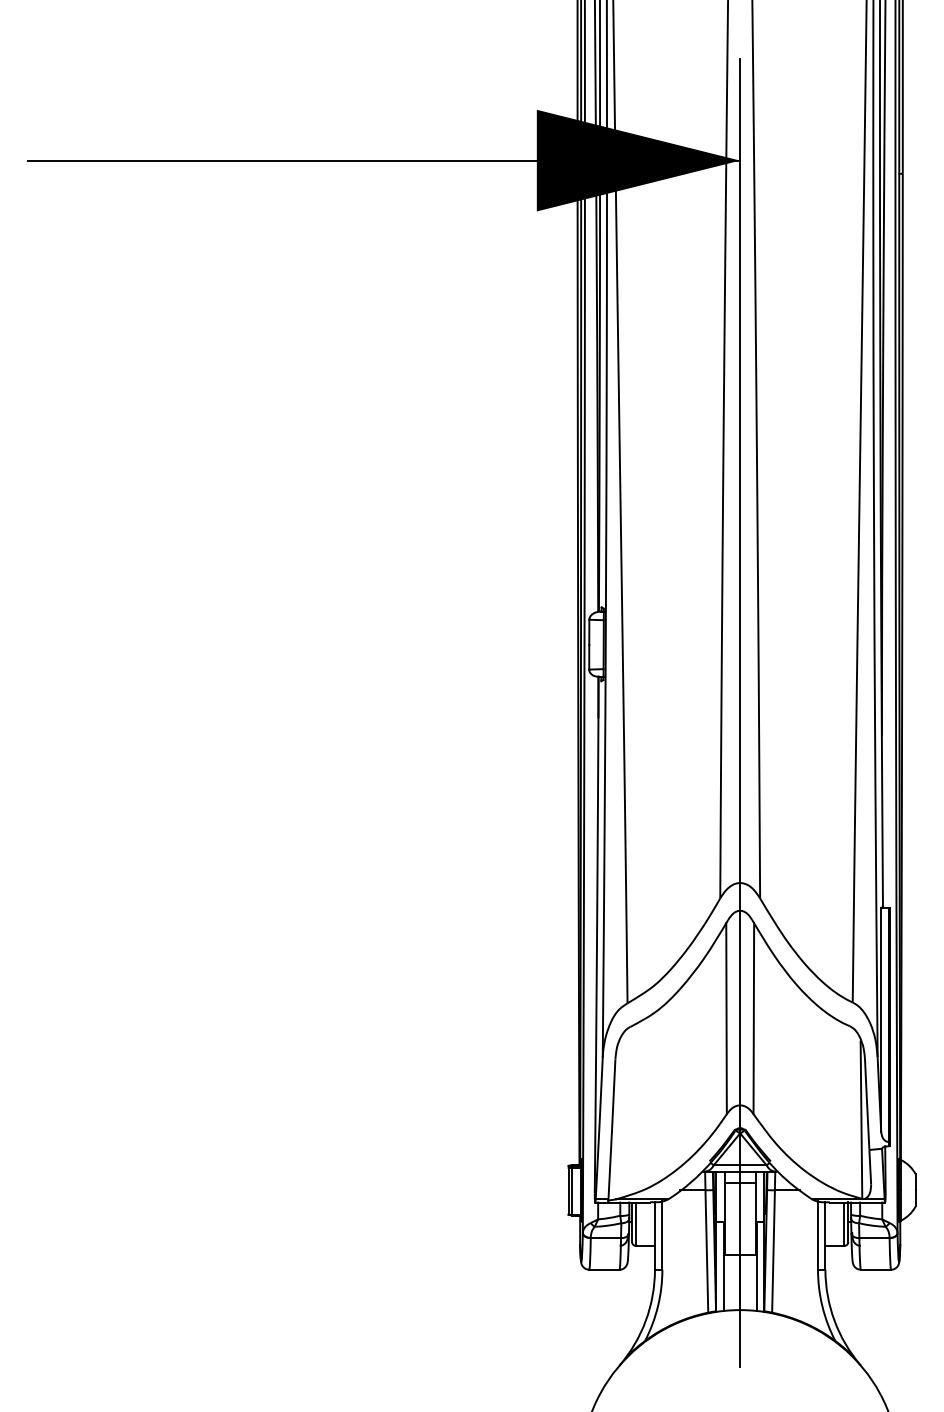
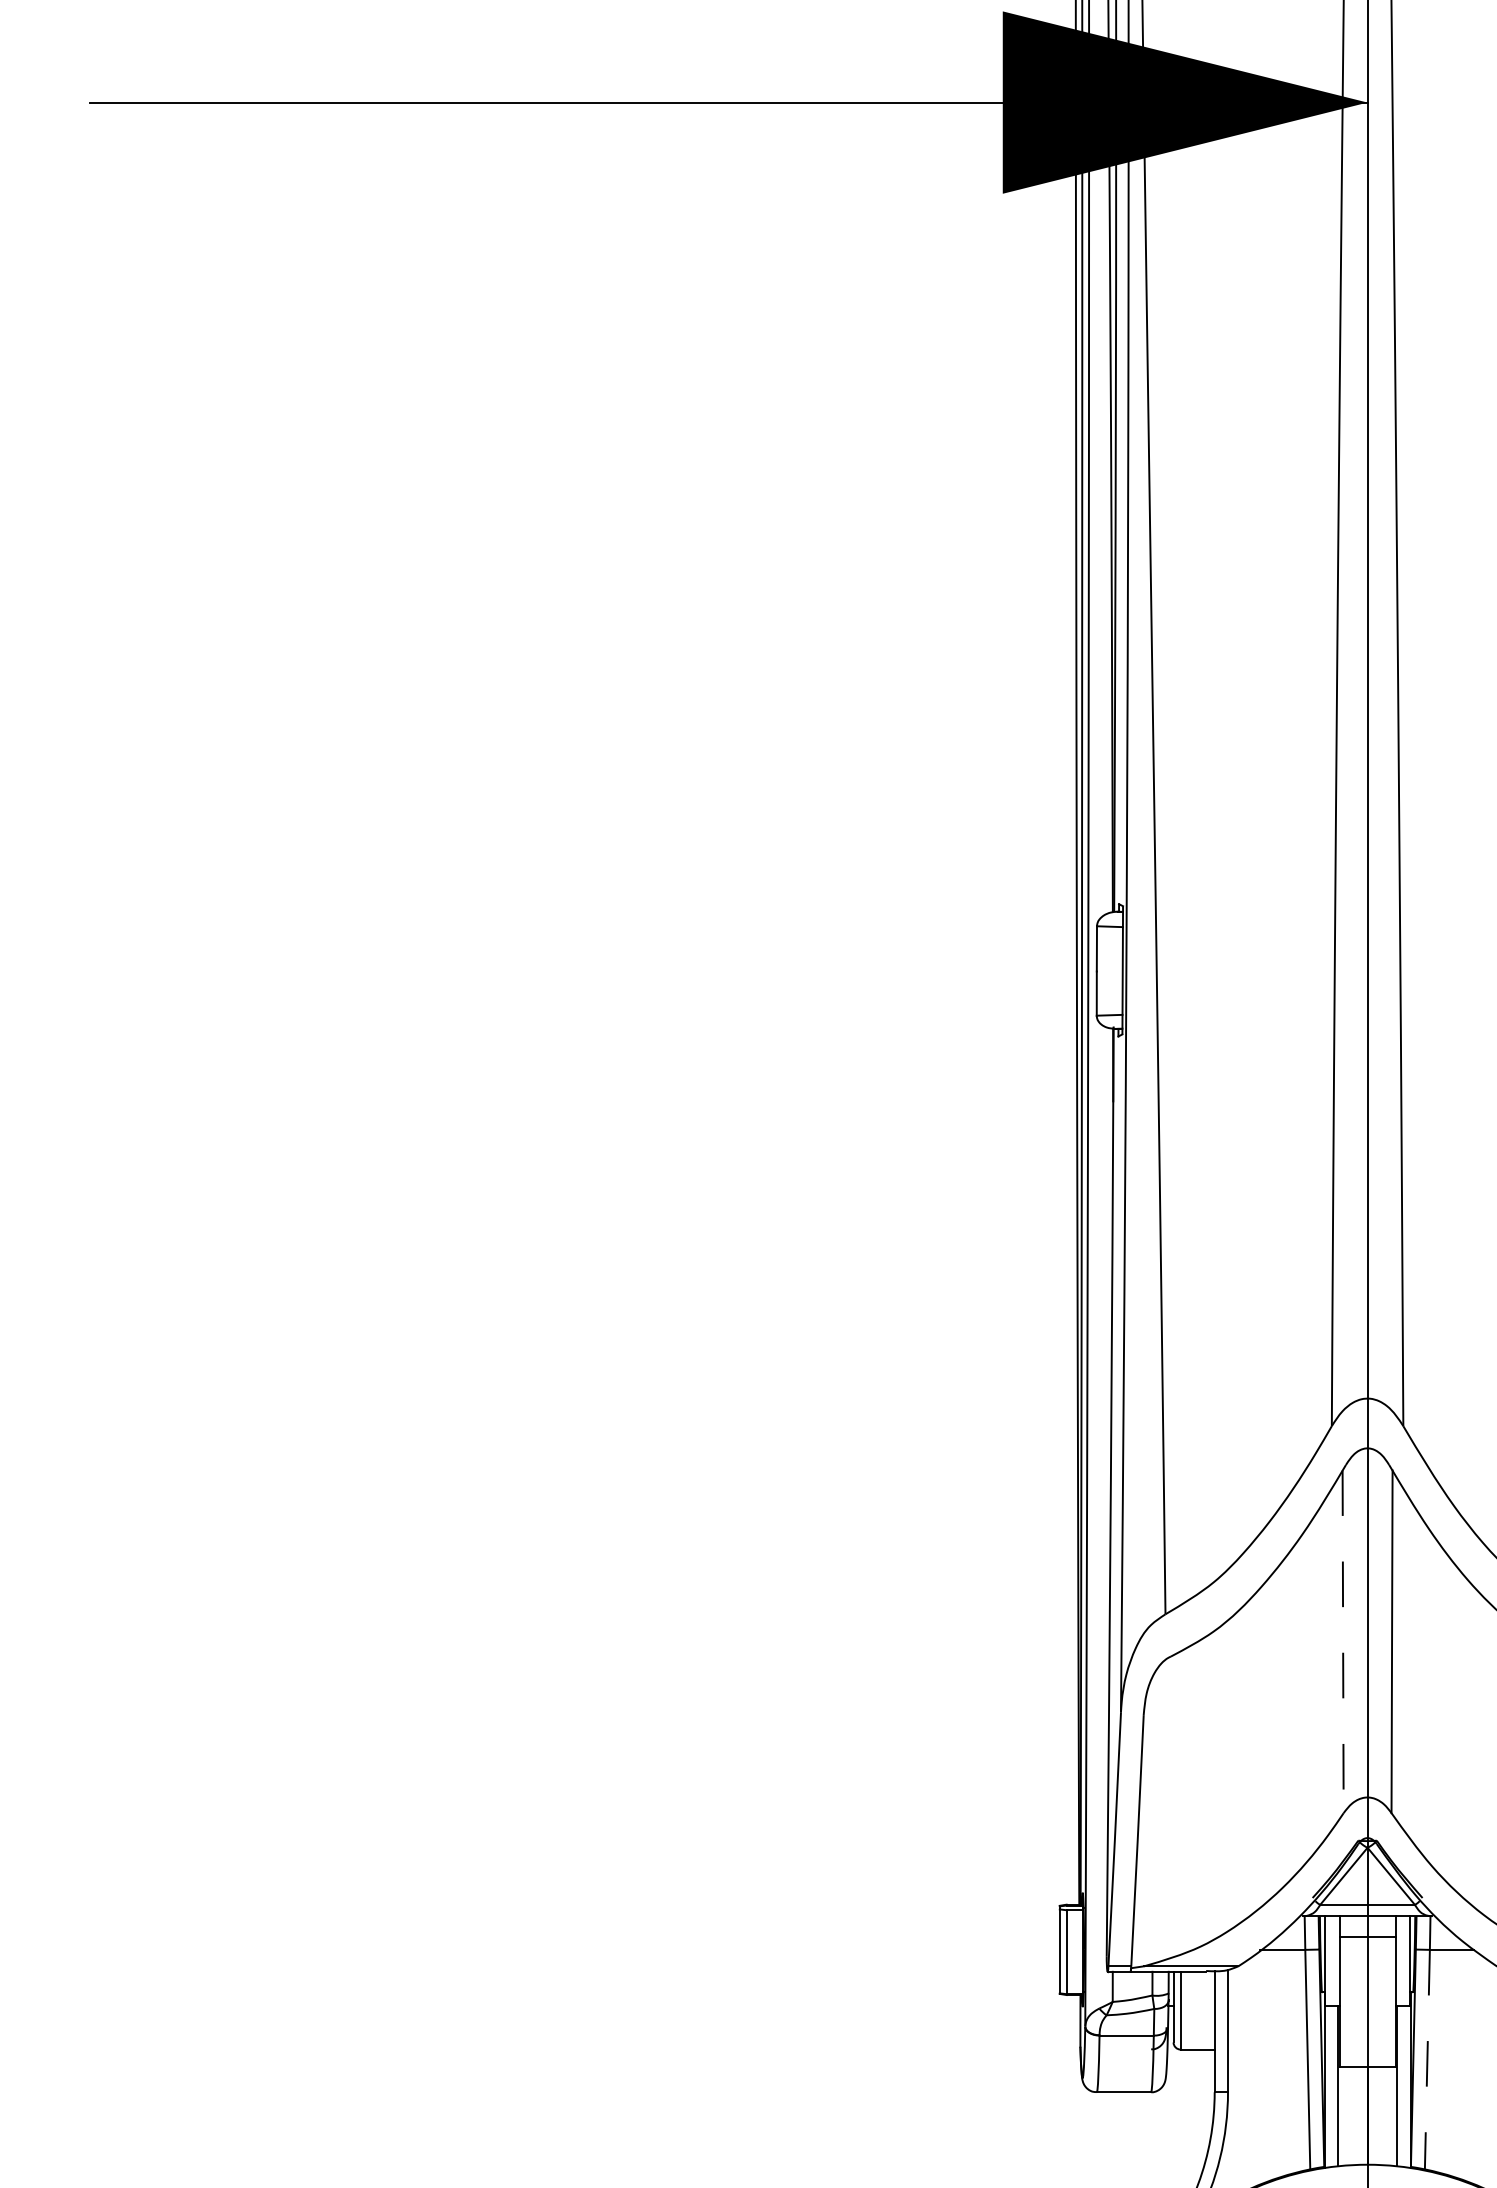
line: (726, 1018) -> (1343, 1641), solid -> dashed
line: (773, 1252) -> (1427, 2061), solid -> dashed

